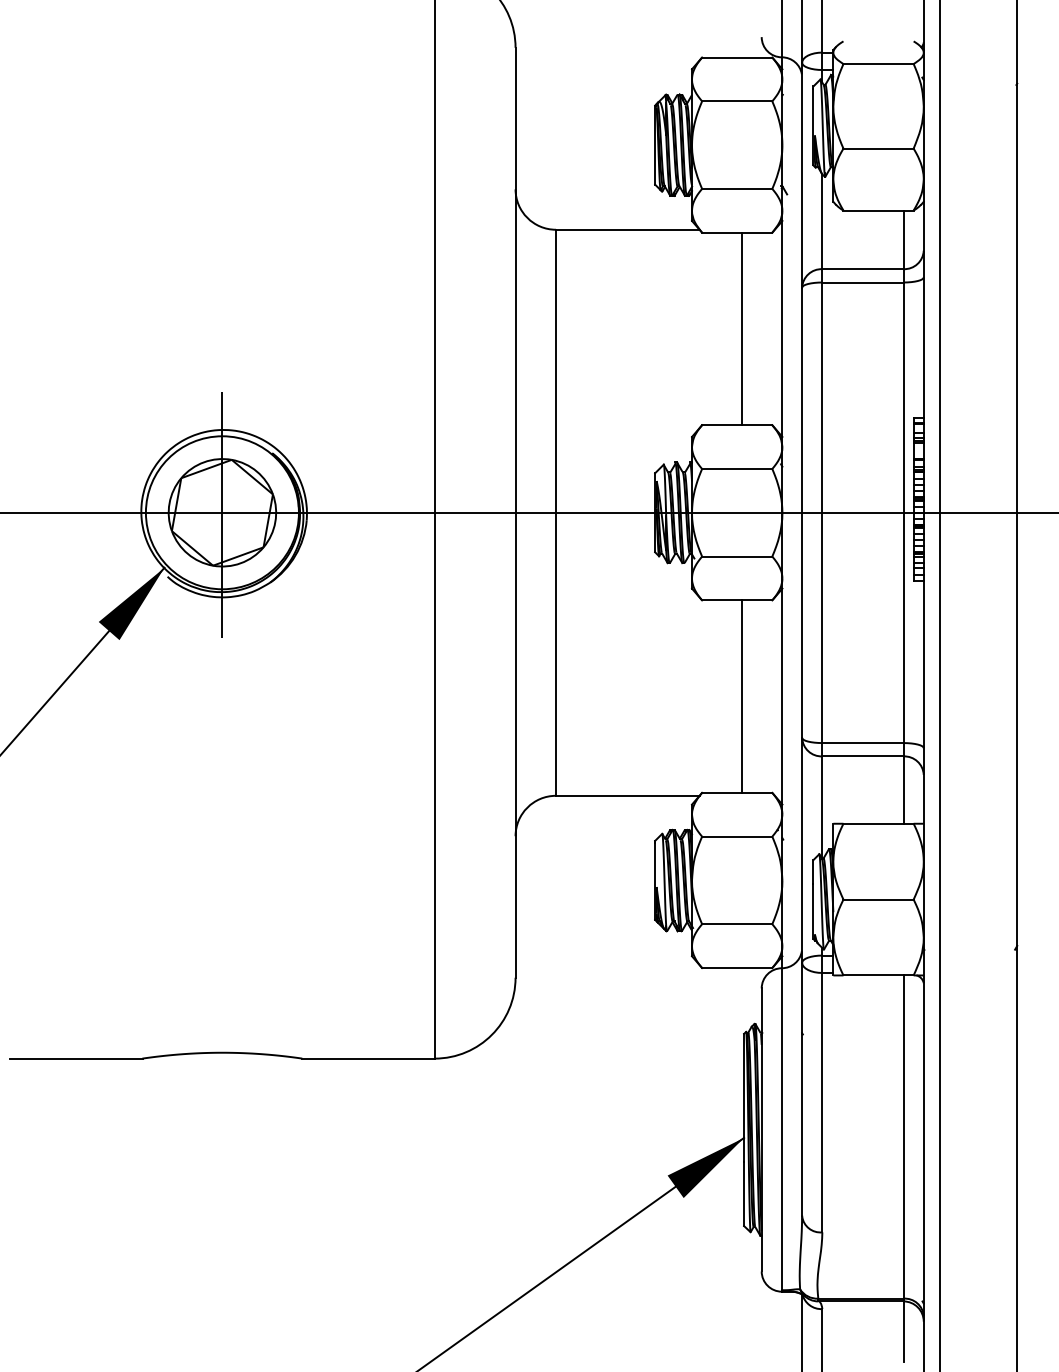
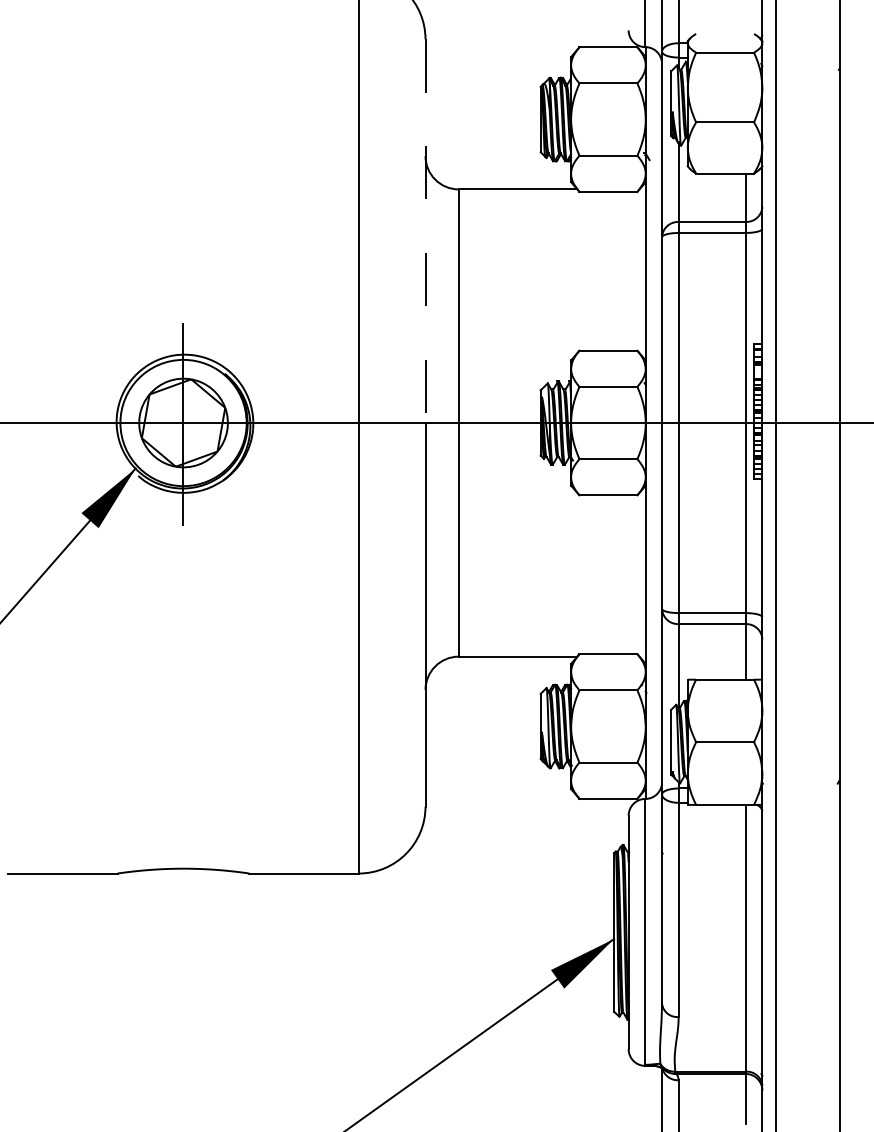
line: (515, 280) -> (425, 231), solid -> dashed
line: (742, 327) -> (612, 270), removed
line: (742, 696) -> (612, 574), removed

